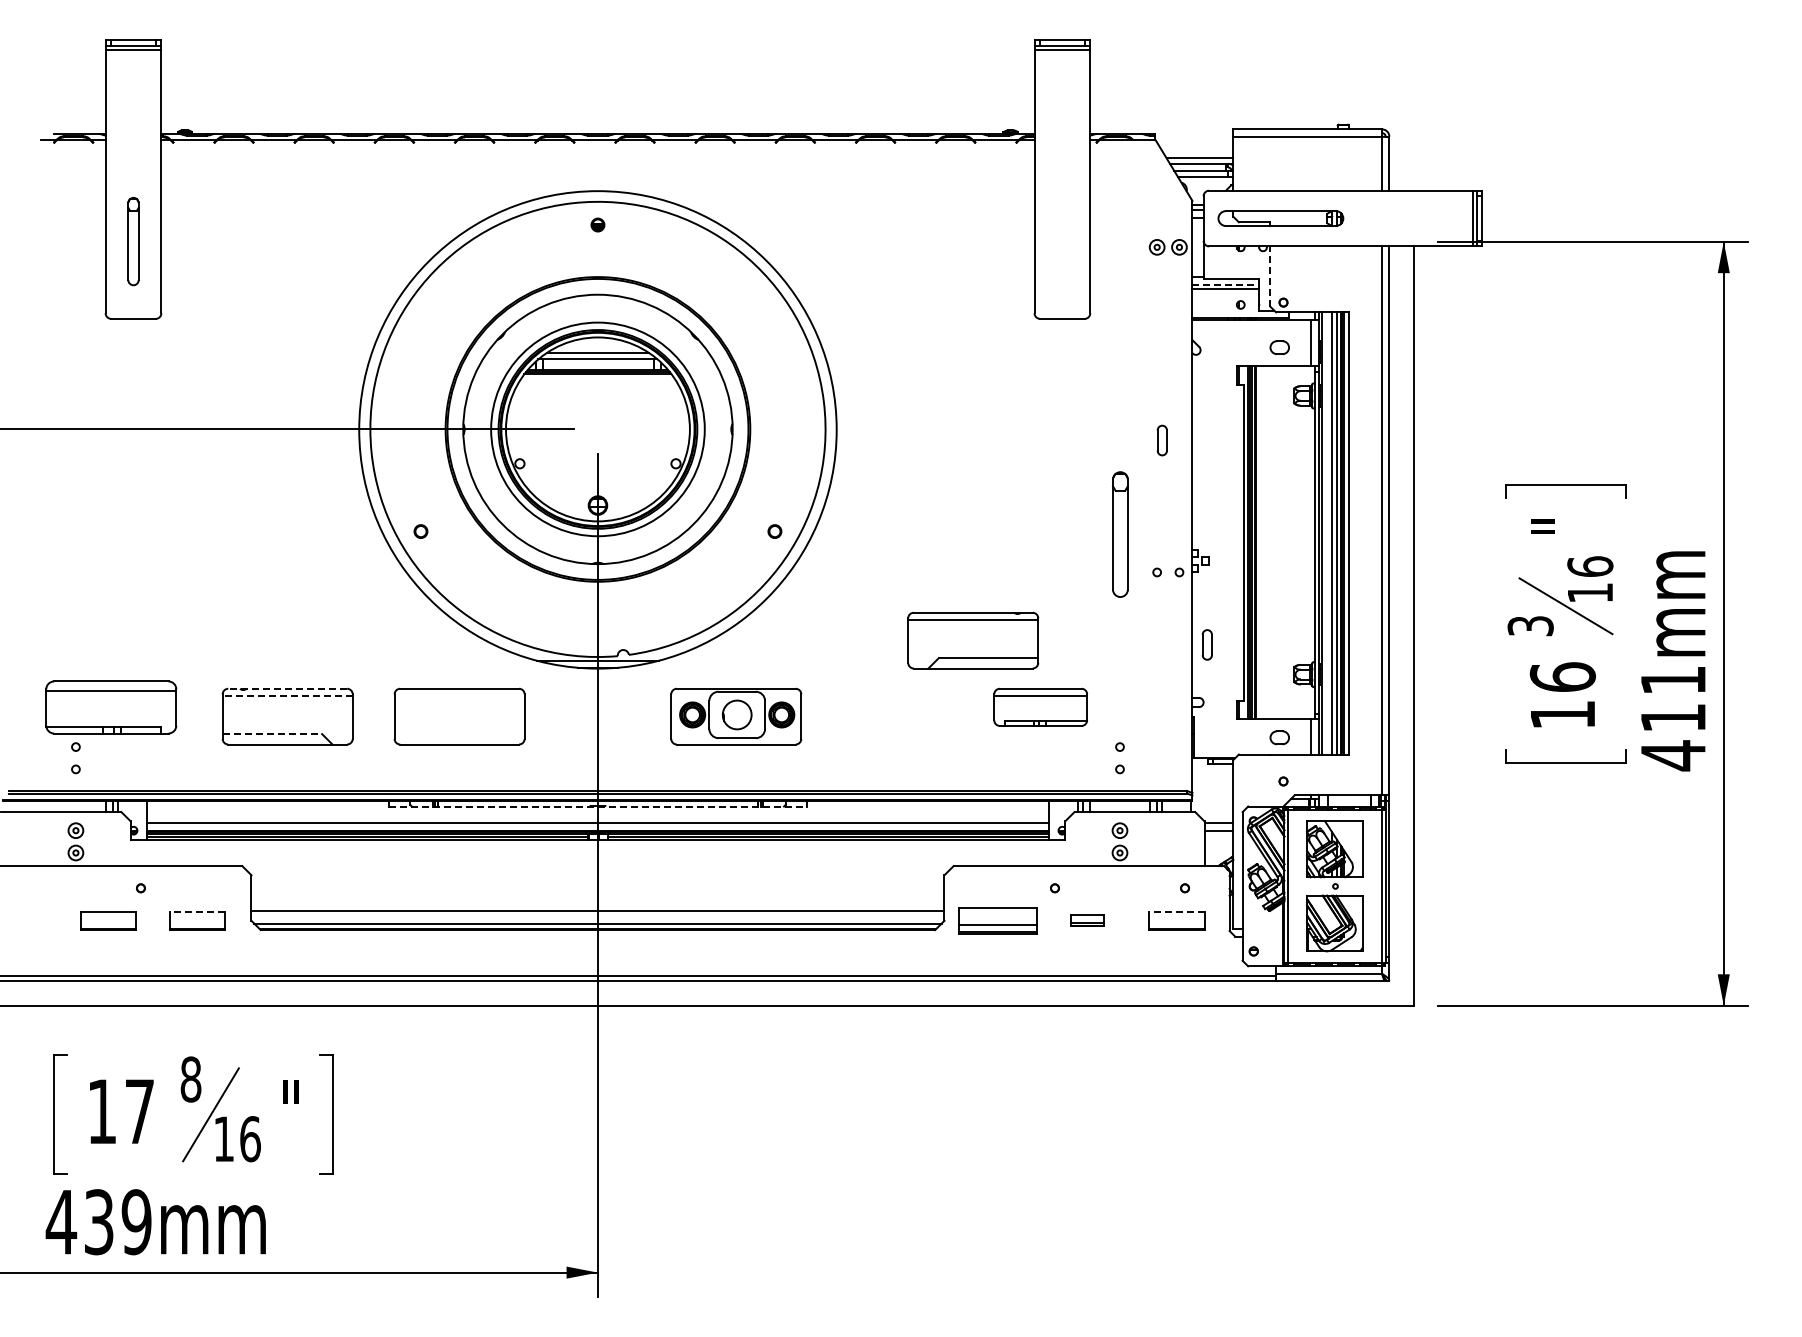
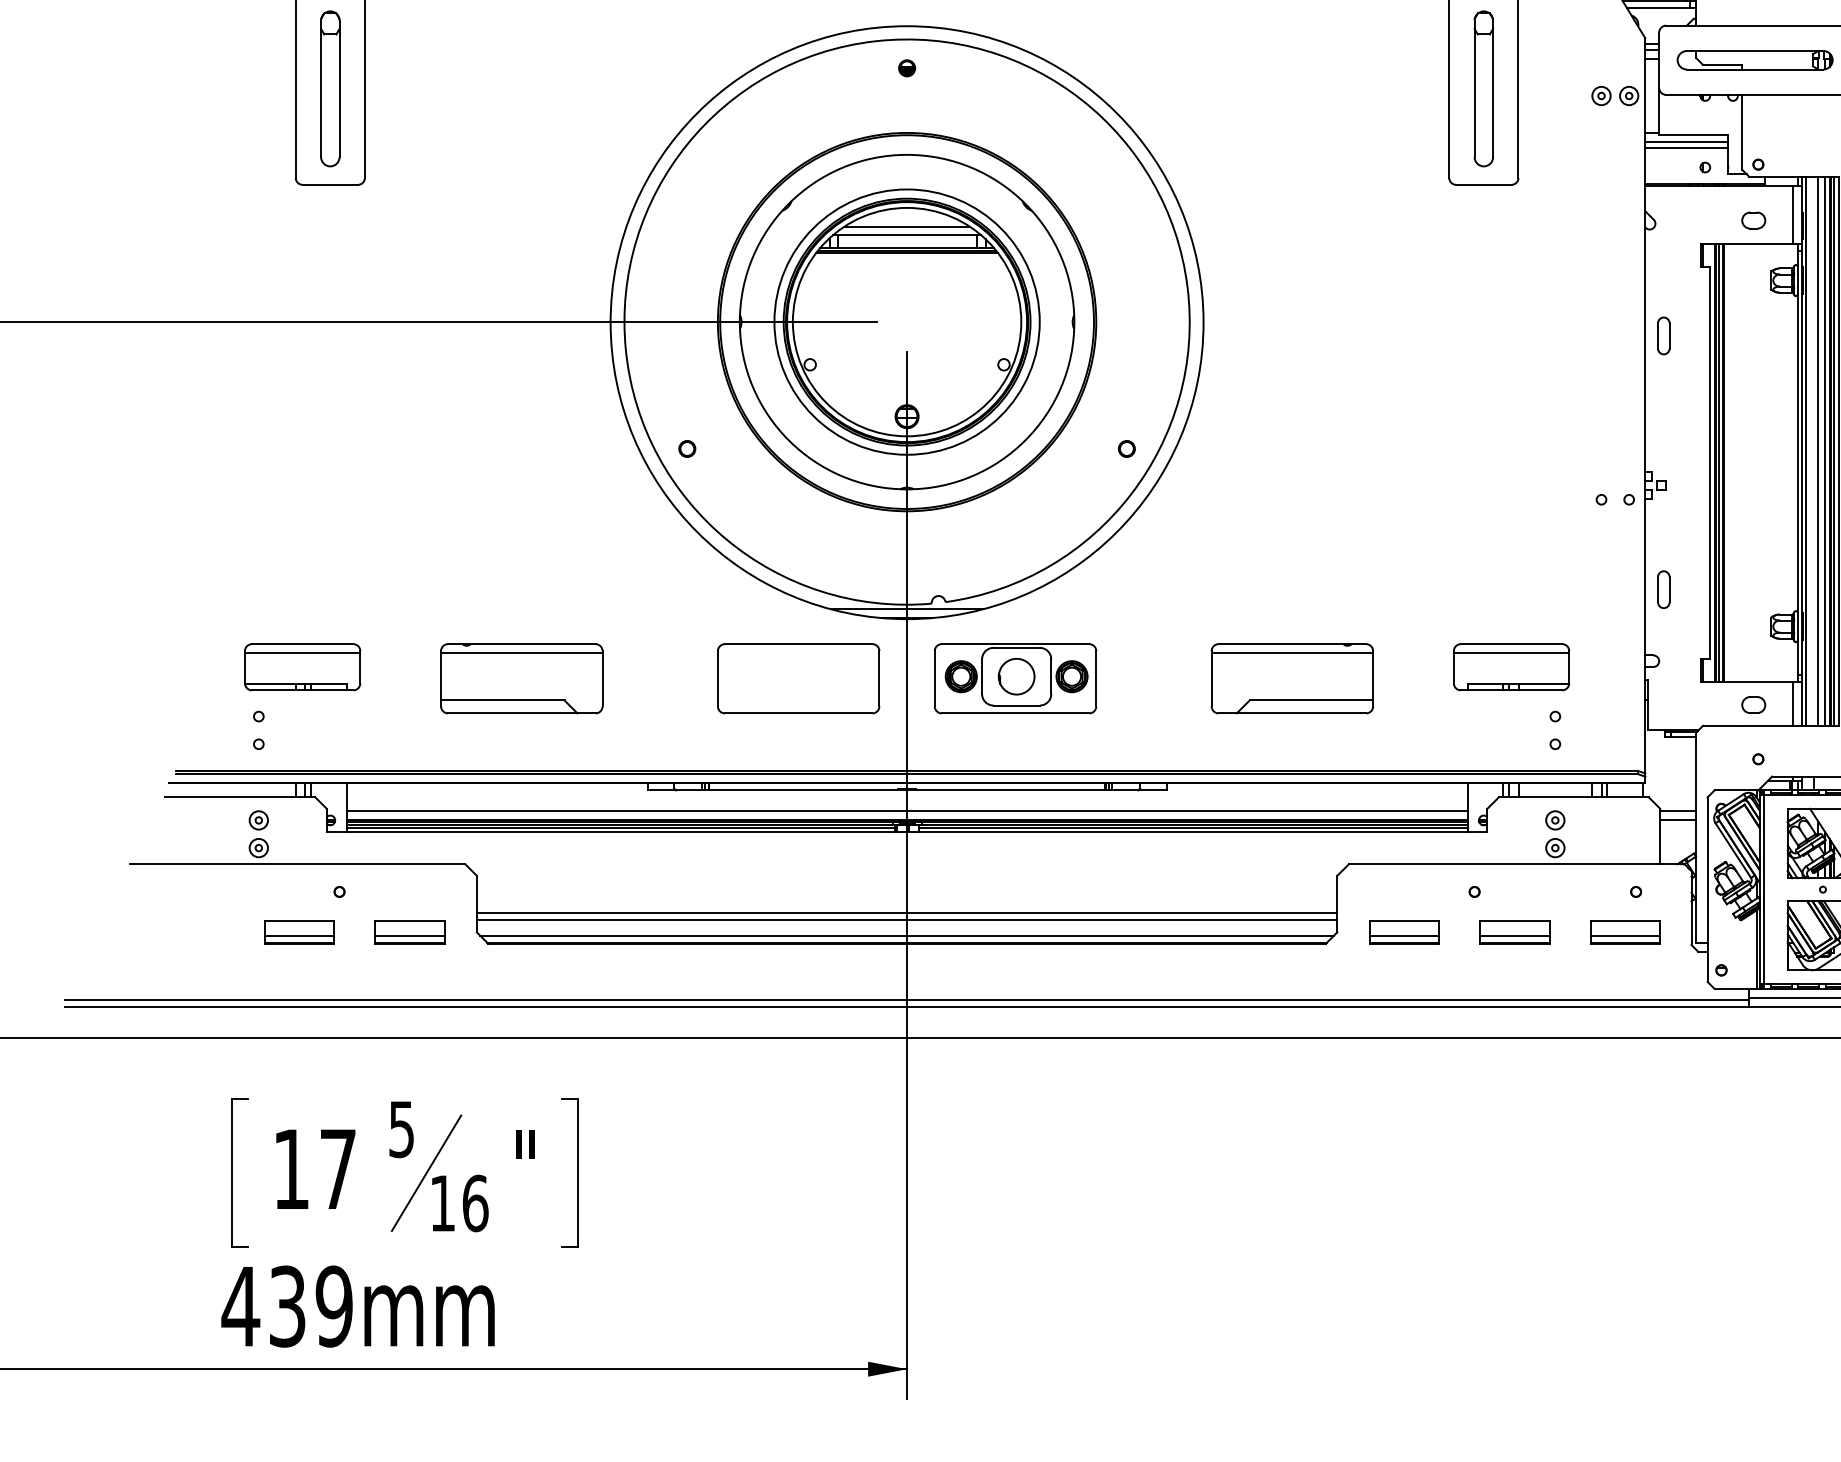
part: (133, 241) -> (330, 88), size x1.43
line: (1270, 276) -> (1742, 132), dashed -> solid
line: (1226, 284) -> (1687, 142), dashed -> solid
part: (1161, 440) -> (1662, 335), moved
part: (1120, 534) -> (1483, 88), moved
part: (973, 640) -> (1292, 678), moved
line: (287, 688) -> (521, 643), dashed -> solid
line: (287, 695) -> (521, 652), dashed -> solid
part: (110, 706) -> (301, 666), size x0.71
part: (1040, 706) -> (1511, 666), moved
part: (459, 716) -> (798, 678), moved
part: (736, 716) -> (1015, 678), moved
line: (272, 734) -> (502, 700), dashed -> solid
line: (598, 806) -> (907, 790), dashed -> solid
line: (597, 905) -> (906, 913), added
line: (197, 911) -> (409, 920), dashed -> solid
line: (1176, 911) -> (1625, 920), dashed -> solid
part: (997, 920) -> (1403, 931), size x0.71
part: (1087, 920) -> (1514, 931), size x1.67
line: (108, 923) -> (299, 935), added
line: (197, 923) -> (409, 935), added
line: (1176, 923) -> (1625, 935), added
text: (190, 1079) -> (401, 1129), 8 -> 5

